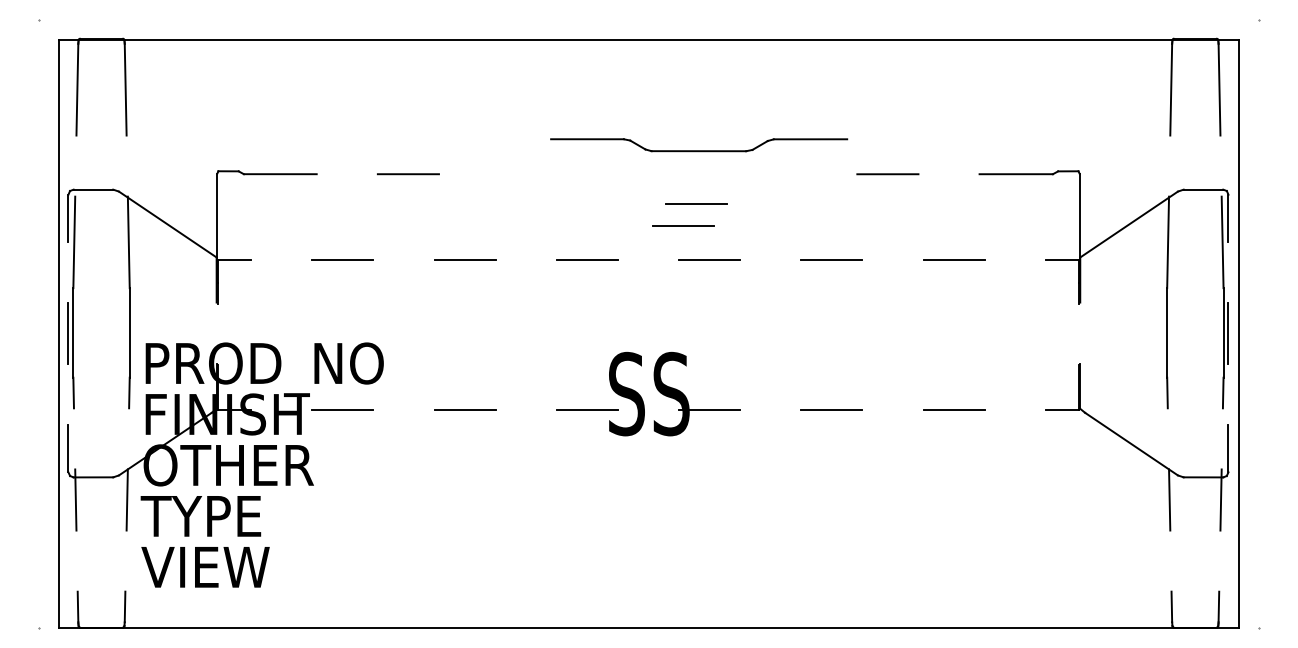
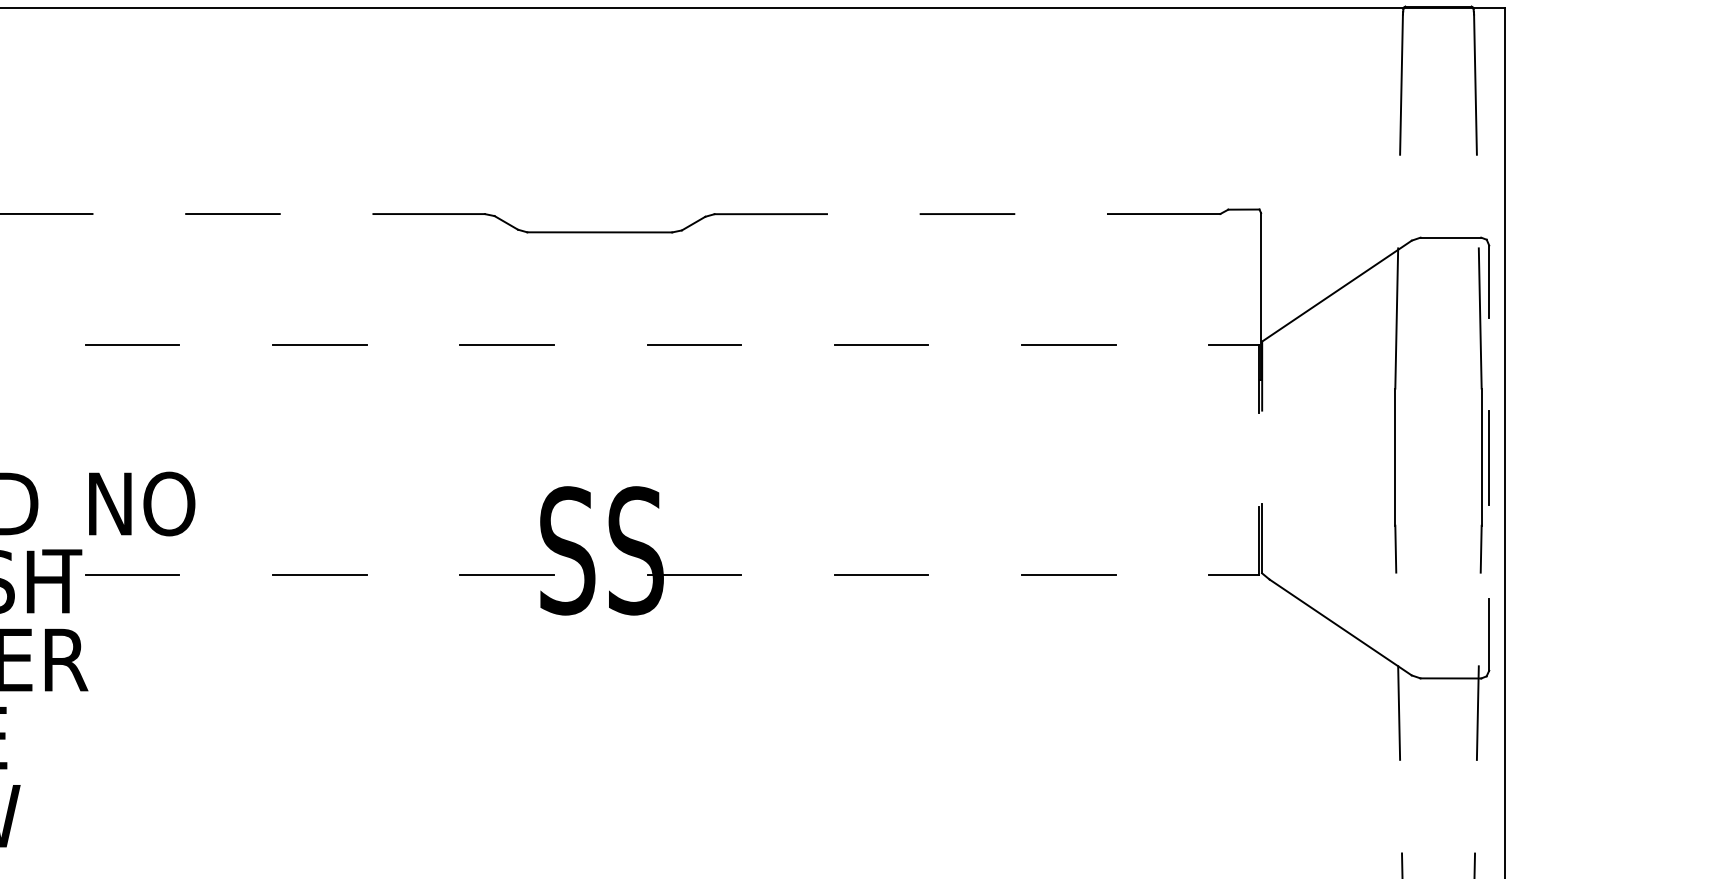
part: (699, 145) -> (600, 223), moved
line: (696, 203) -> (674, 258), removed
line: (683, 225) -> (654, 292), removed

